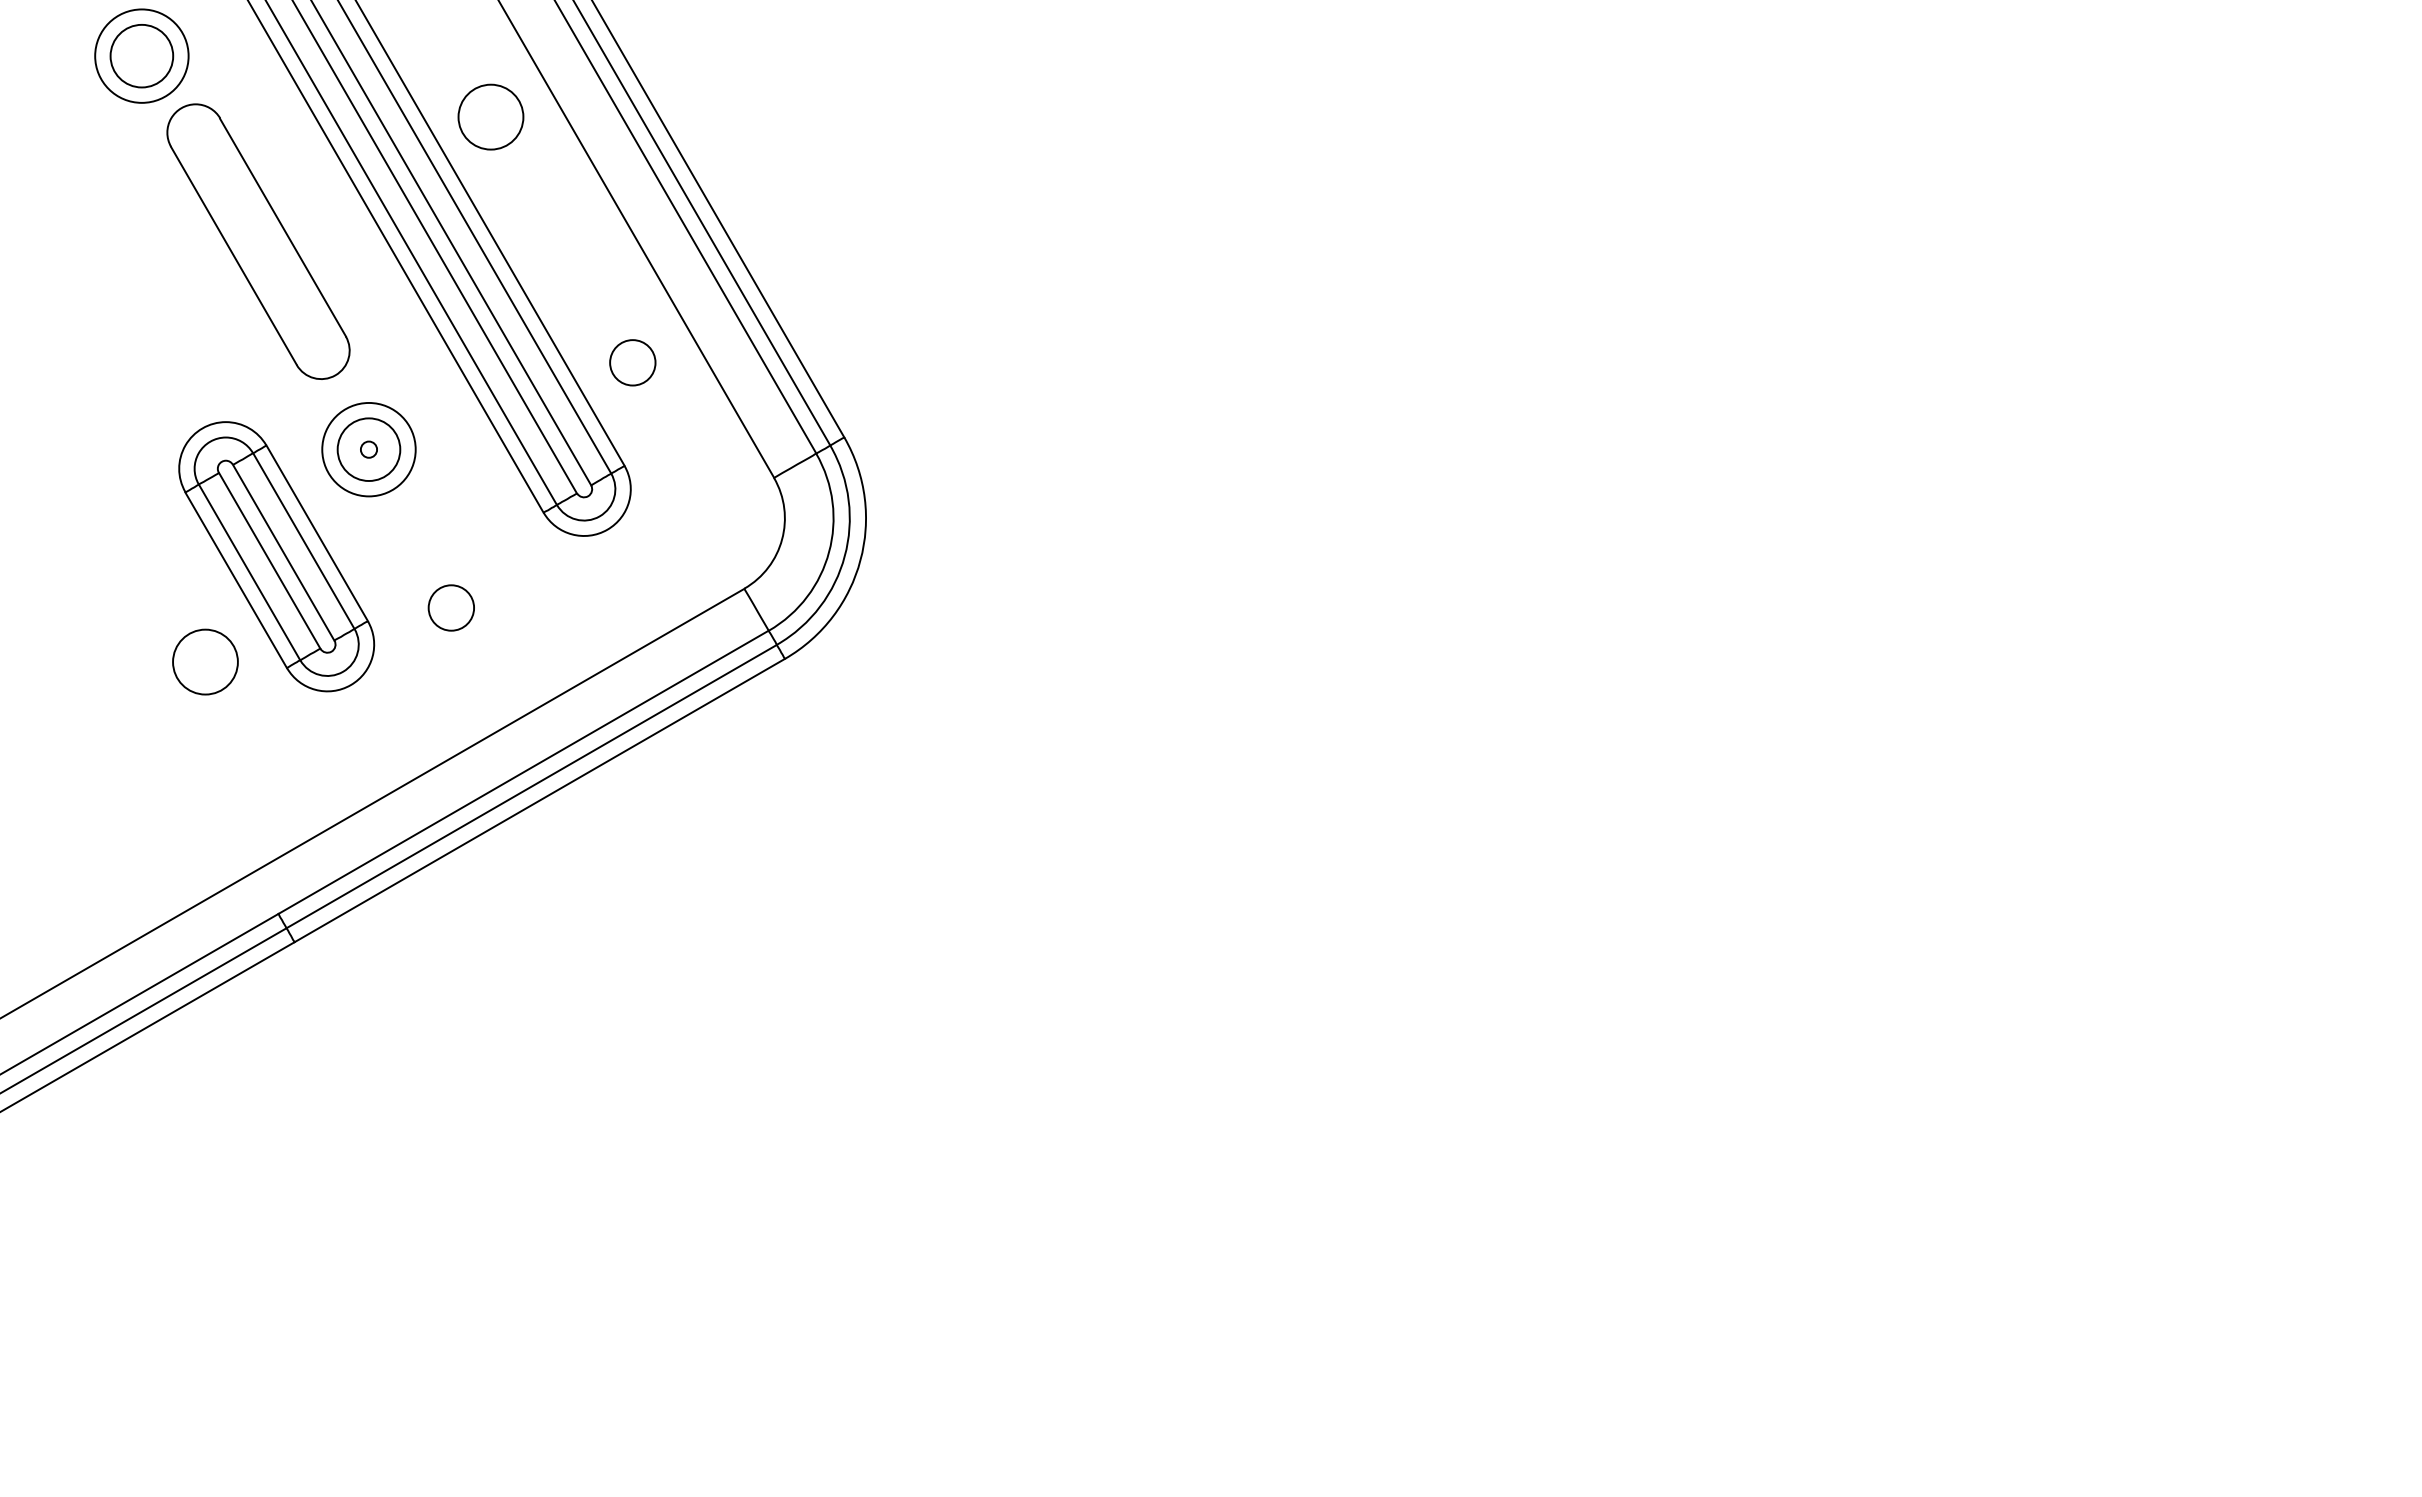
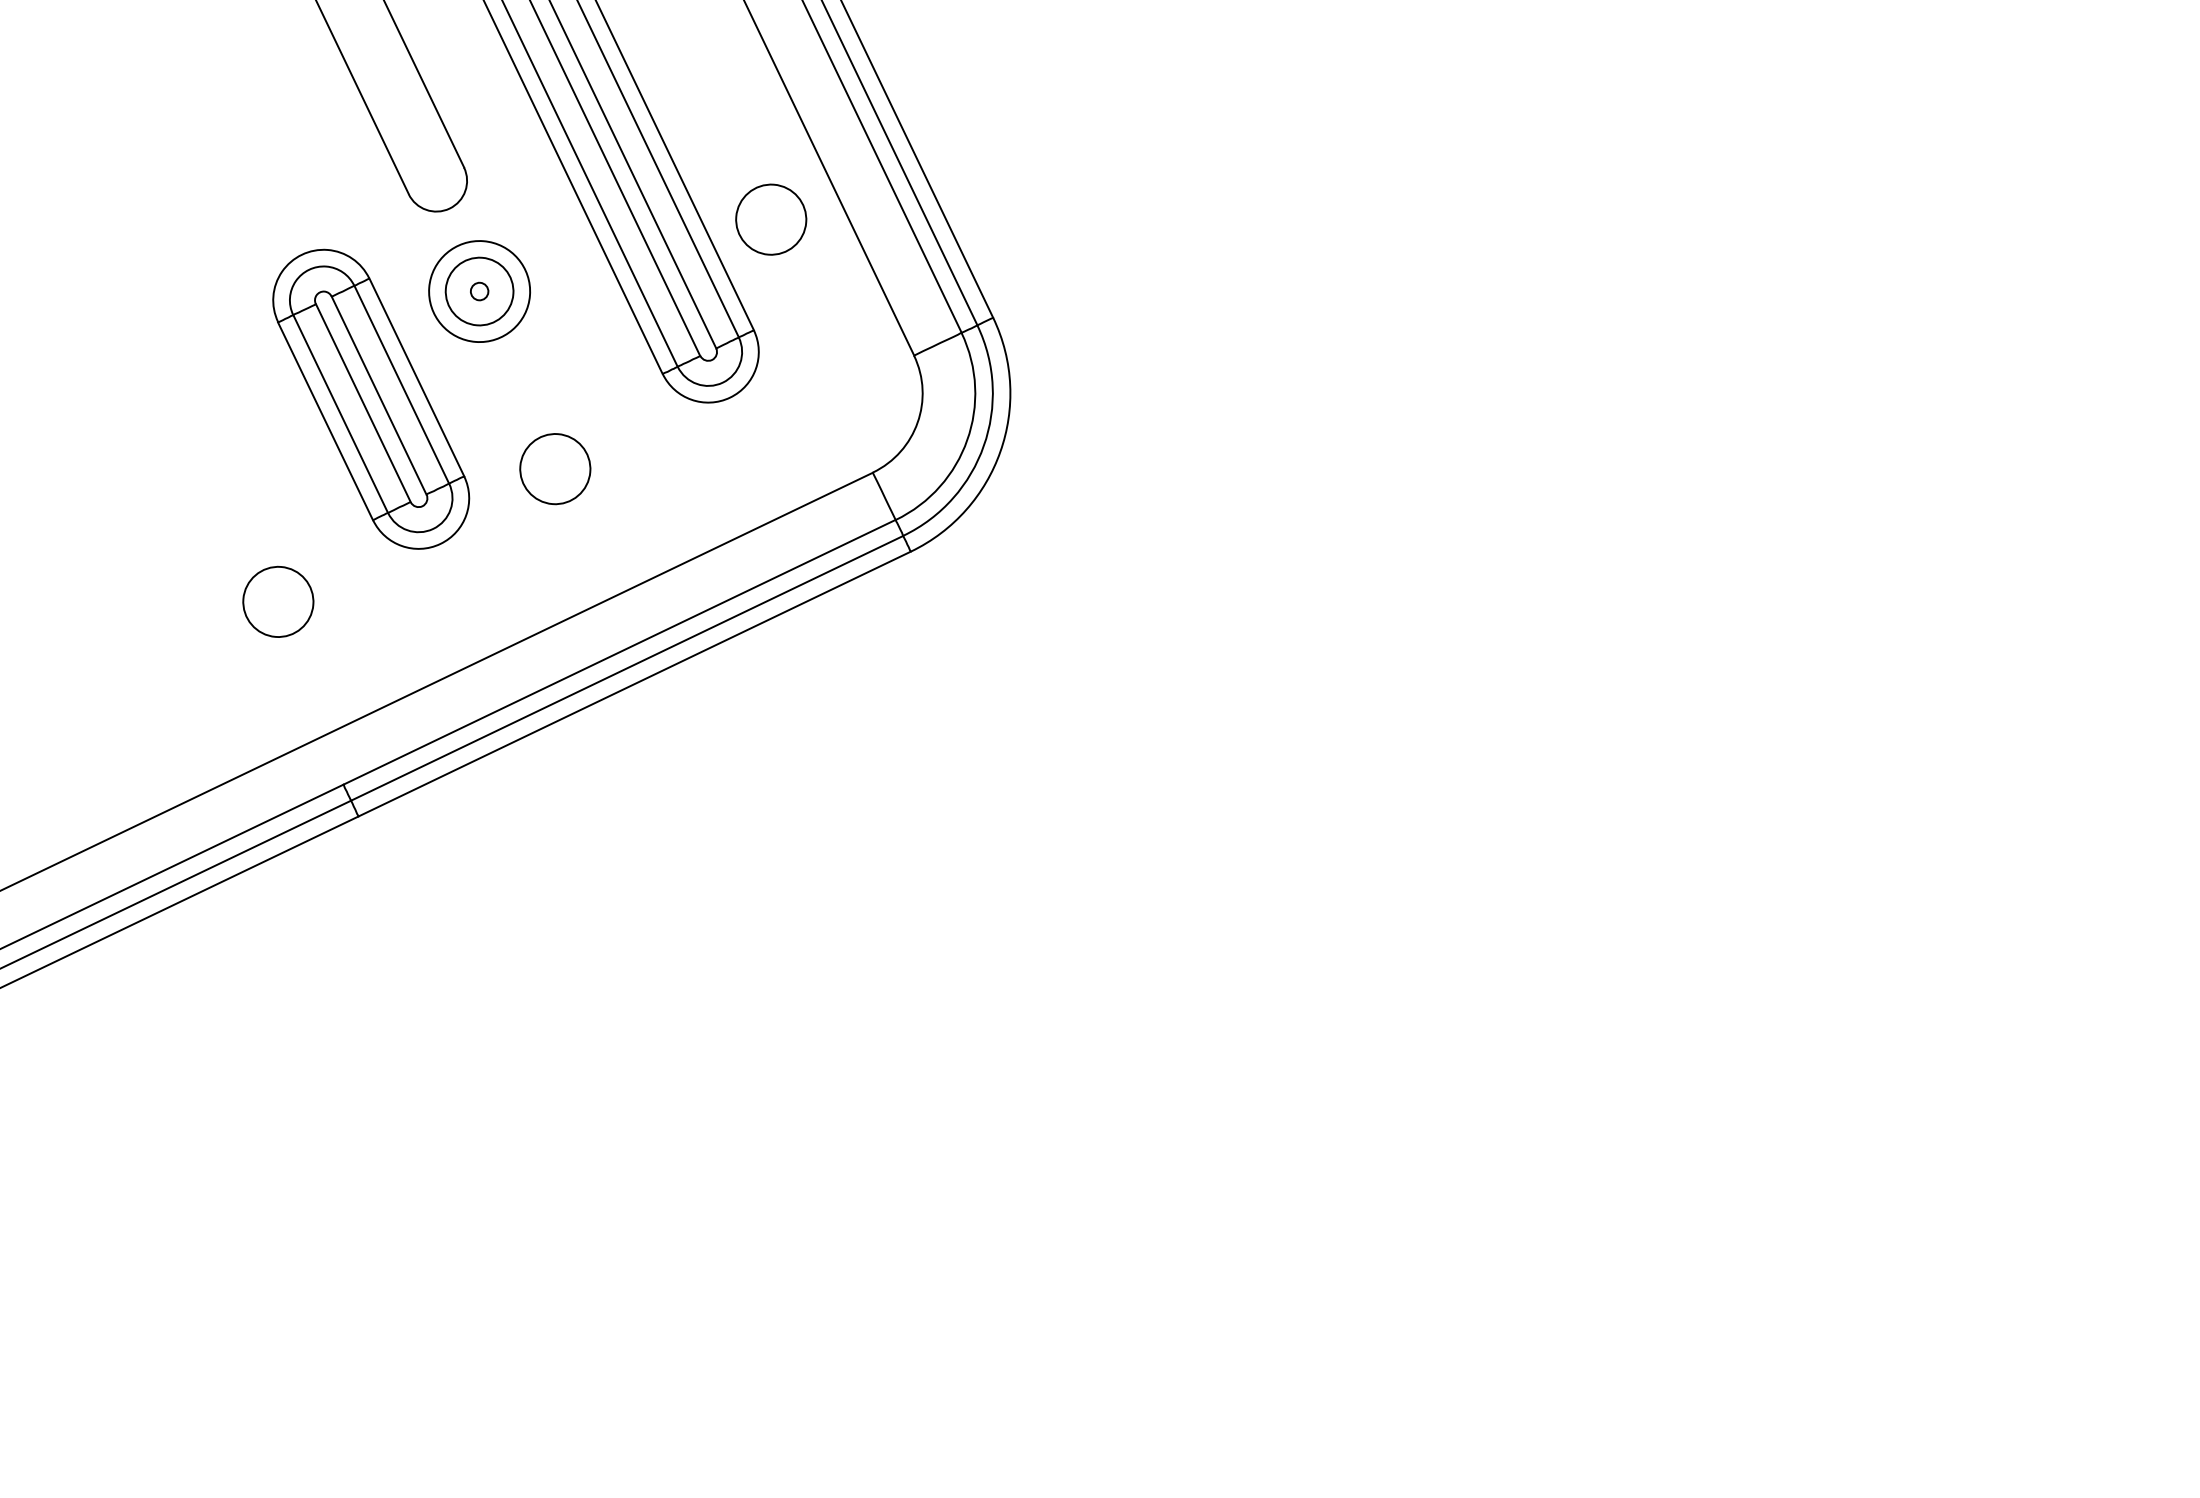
circle: (632, 362) -> (770, 219), size x1.43
circle: (450, 607) -> (554, 468), size x1.43
circle: (205, 661) -> (278, 601), moved

